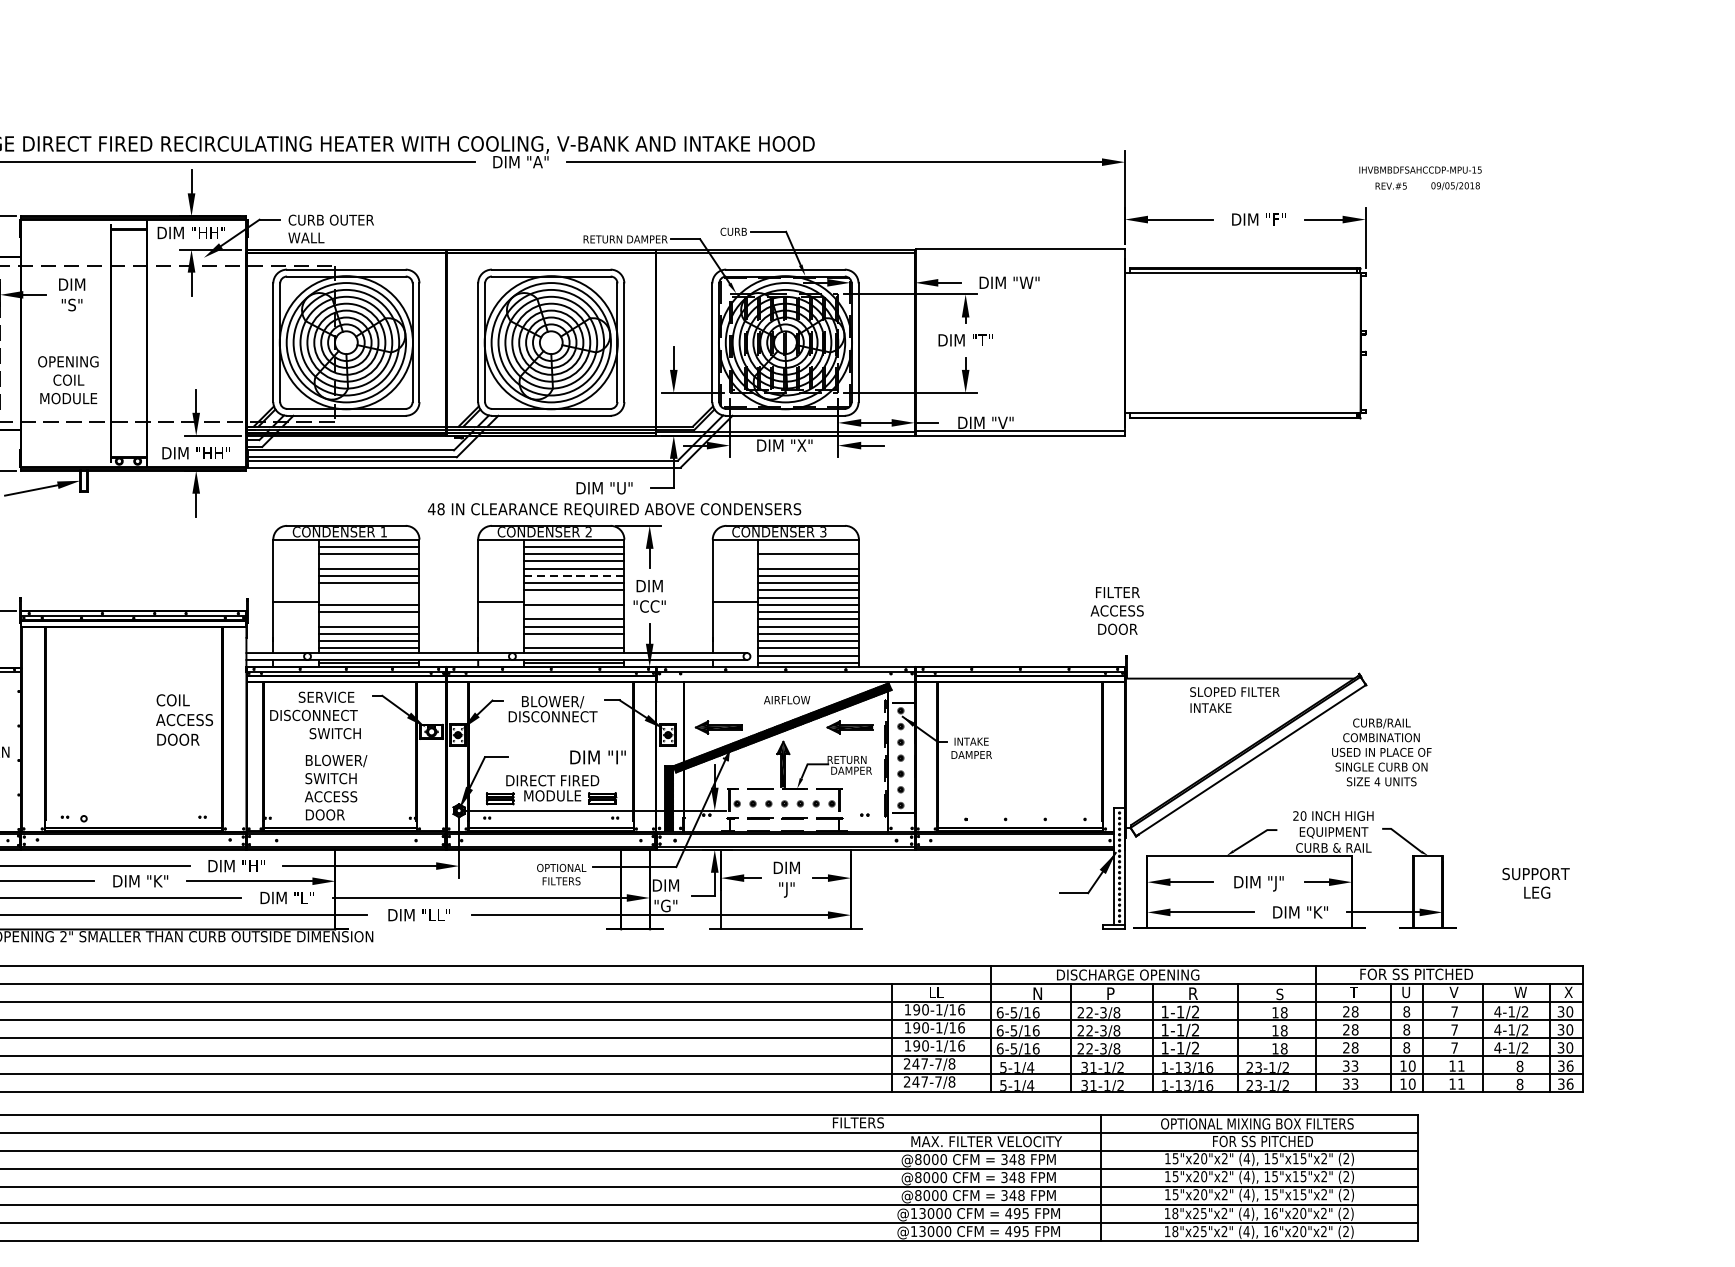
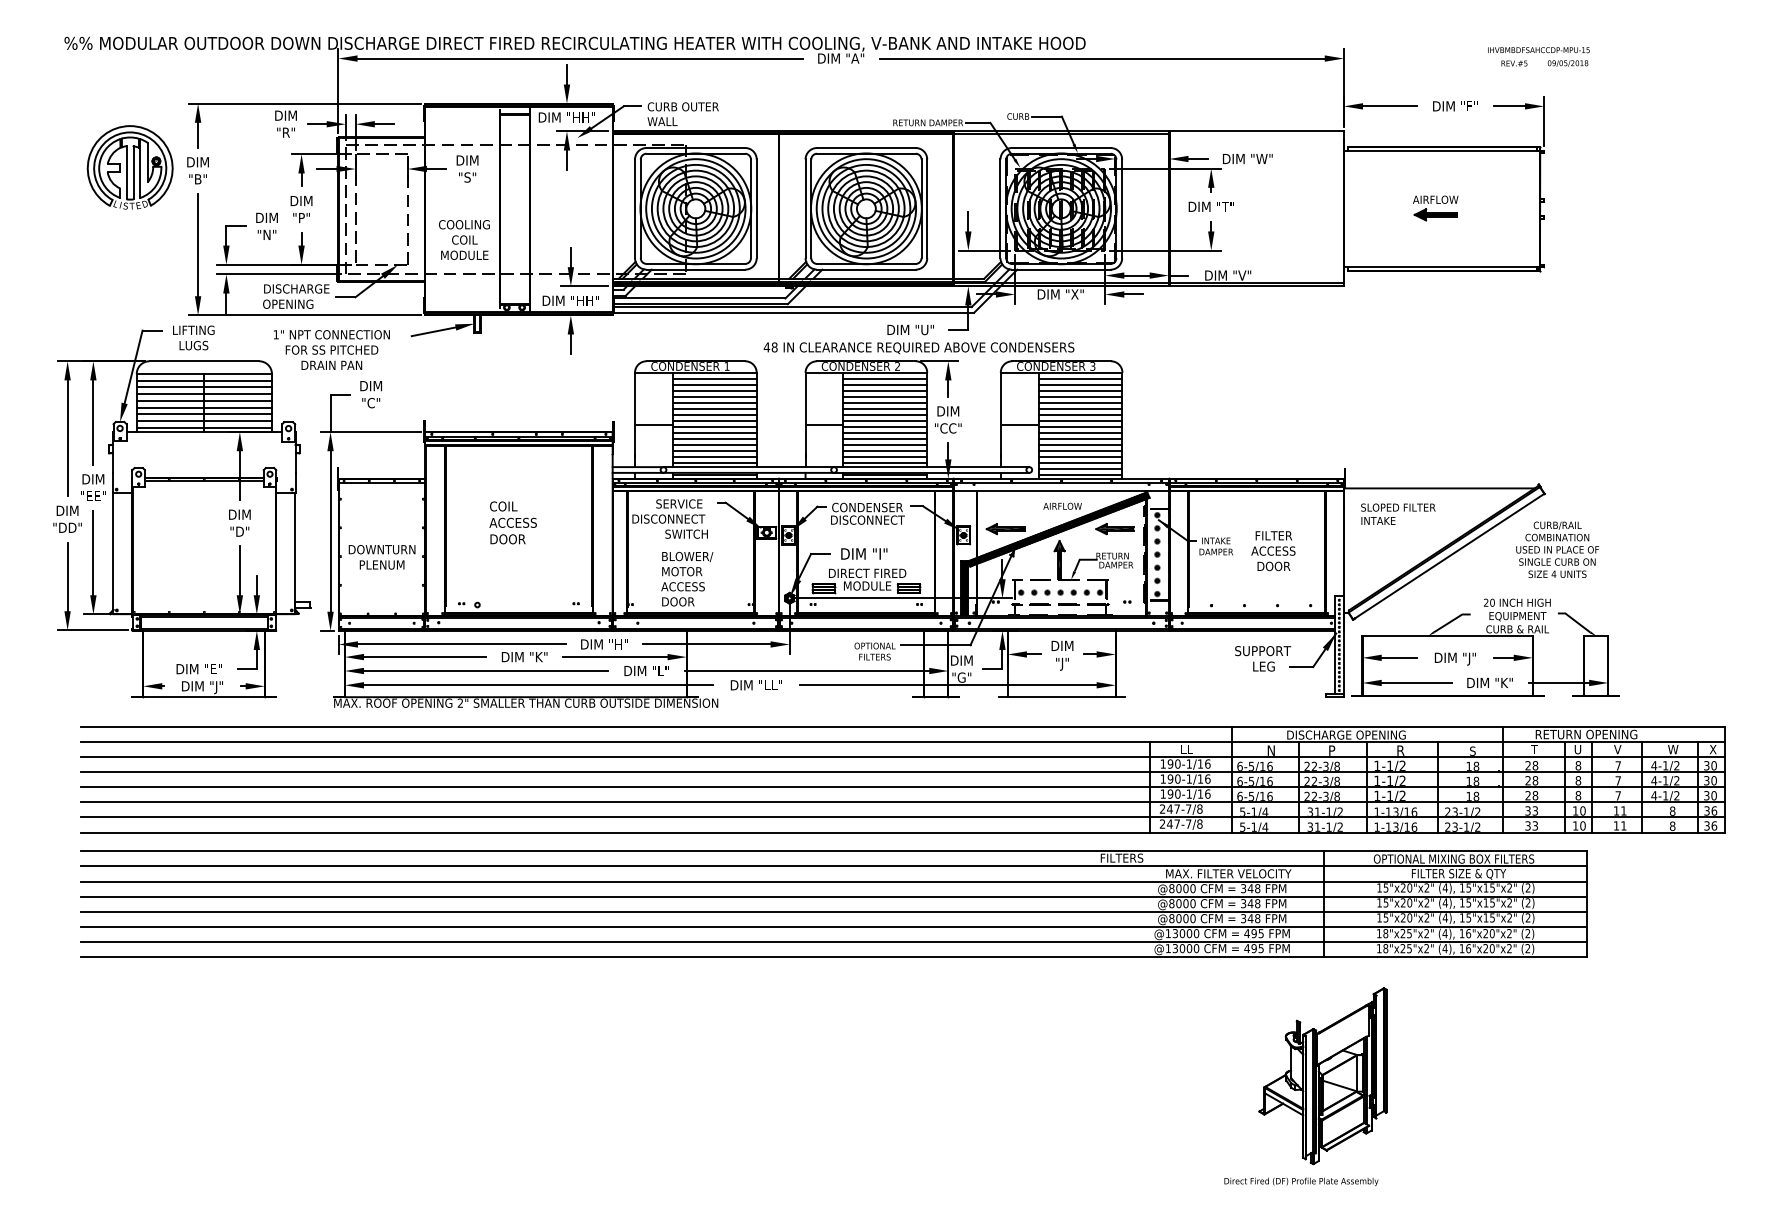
text: (1420, 177) -> (1538, 56), moved
part: (1235, 342) -> (1435, 208), added
text: (68, 361) -> (464, 224), OPENING -> COOLING
line: (808, 546) -> (1080, 378), added
line: (368, 560) -> (714, 390), added
line: (808, 560) -> (1080, 390), added
line: (574, 575) -> (885, 402), dashed -> solid
line: (368, 589) -> (714, 414), added
line: (368, 598) -> (714, 421), added
line: (574, 598) -> (885, 421), added
text: (1117, 611) -> (1273, 551), moved
line: (574, 612) -> (885, 433), added
line: (368, 619) -> (714, 439), added
line: (574, 641) -> (885, 457), added
text: (1235, 699) -> (1398, 513), moved
text: (552, 701) -> (867, 507), BLOWER/ -> CONDENSER
text: (183, 719) -> (512, 522), moved
text: (598, 756) -> (864, 553), moved
text: (330, 778) -> (682, 571), SWITCH -> MOTOR
text: (1535, 882) -> (1262, 658), moved
text: (1416, 974) -> (1586, 734), FOR SS PITCHED -> RETURN OPENING
text: (1262, 1142) -> (1458, 874), FOR SS PITCHED -> FILTER SIZE & QTY

